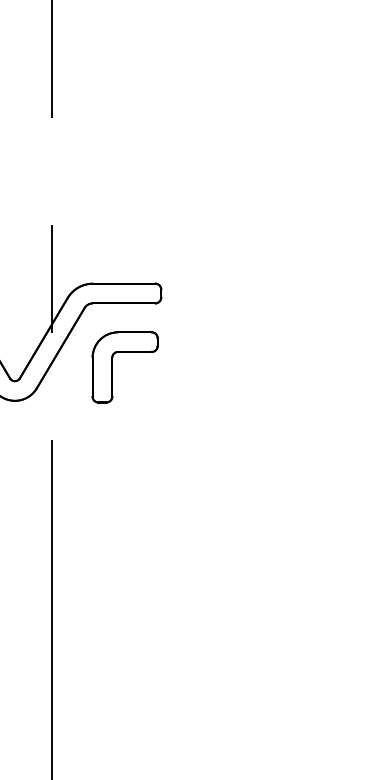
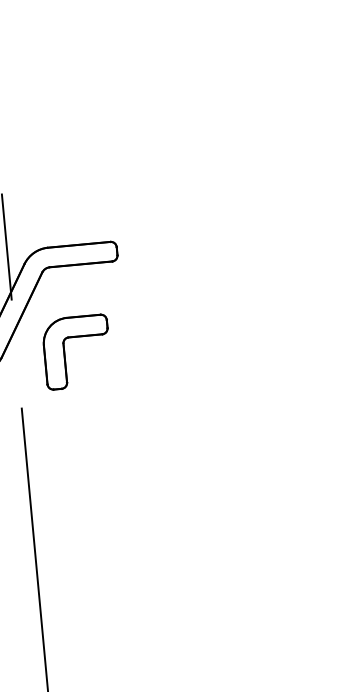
part: (112, 367) -> (64, 353), moved

